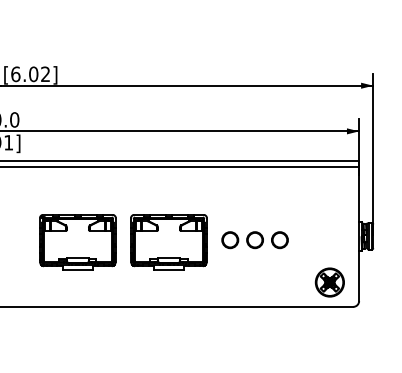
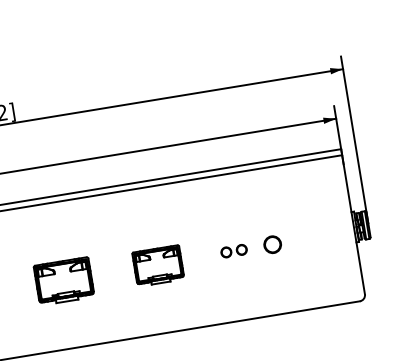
part: (242, 240) -> (234, 251), size x0.6
part: (77, 242) -> (63, 281), size x0.7
part: (168, 242) -> (157, 265), size x0.6
part: (329, 282) -> (331, 280), removed

